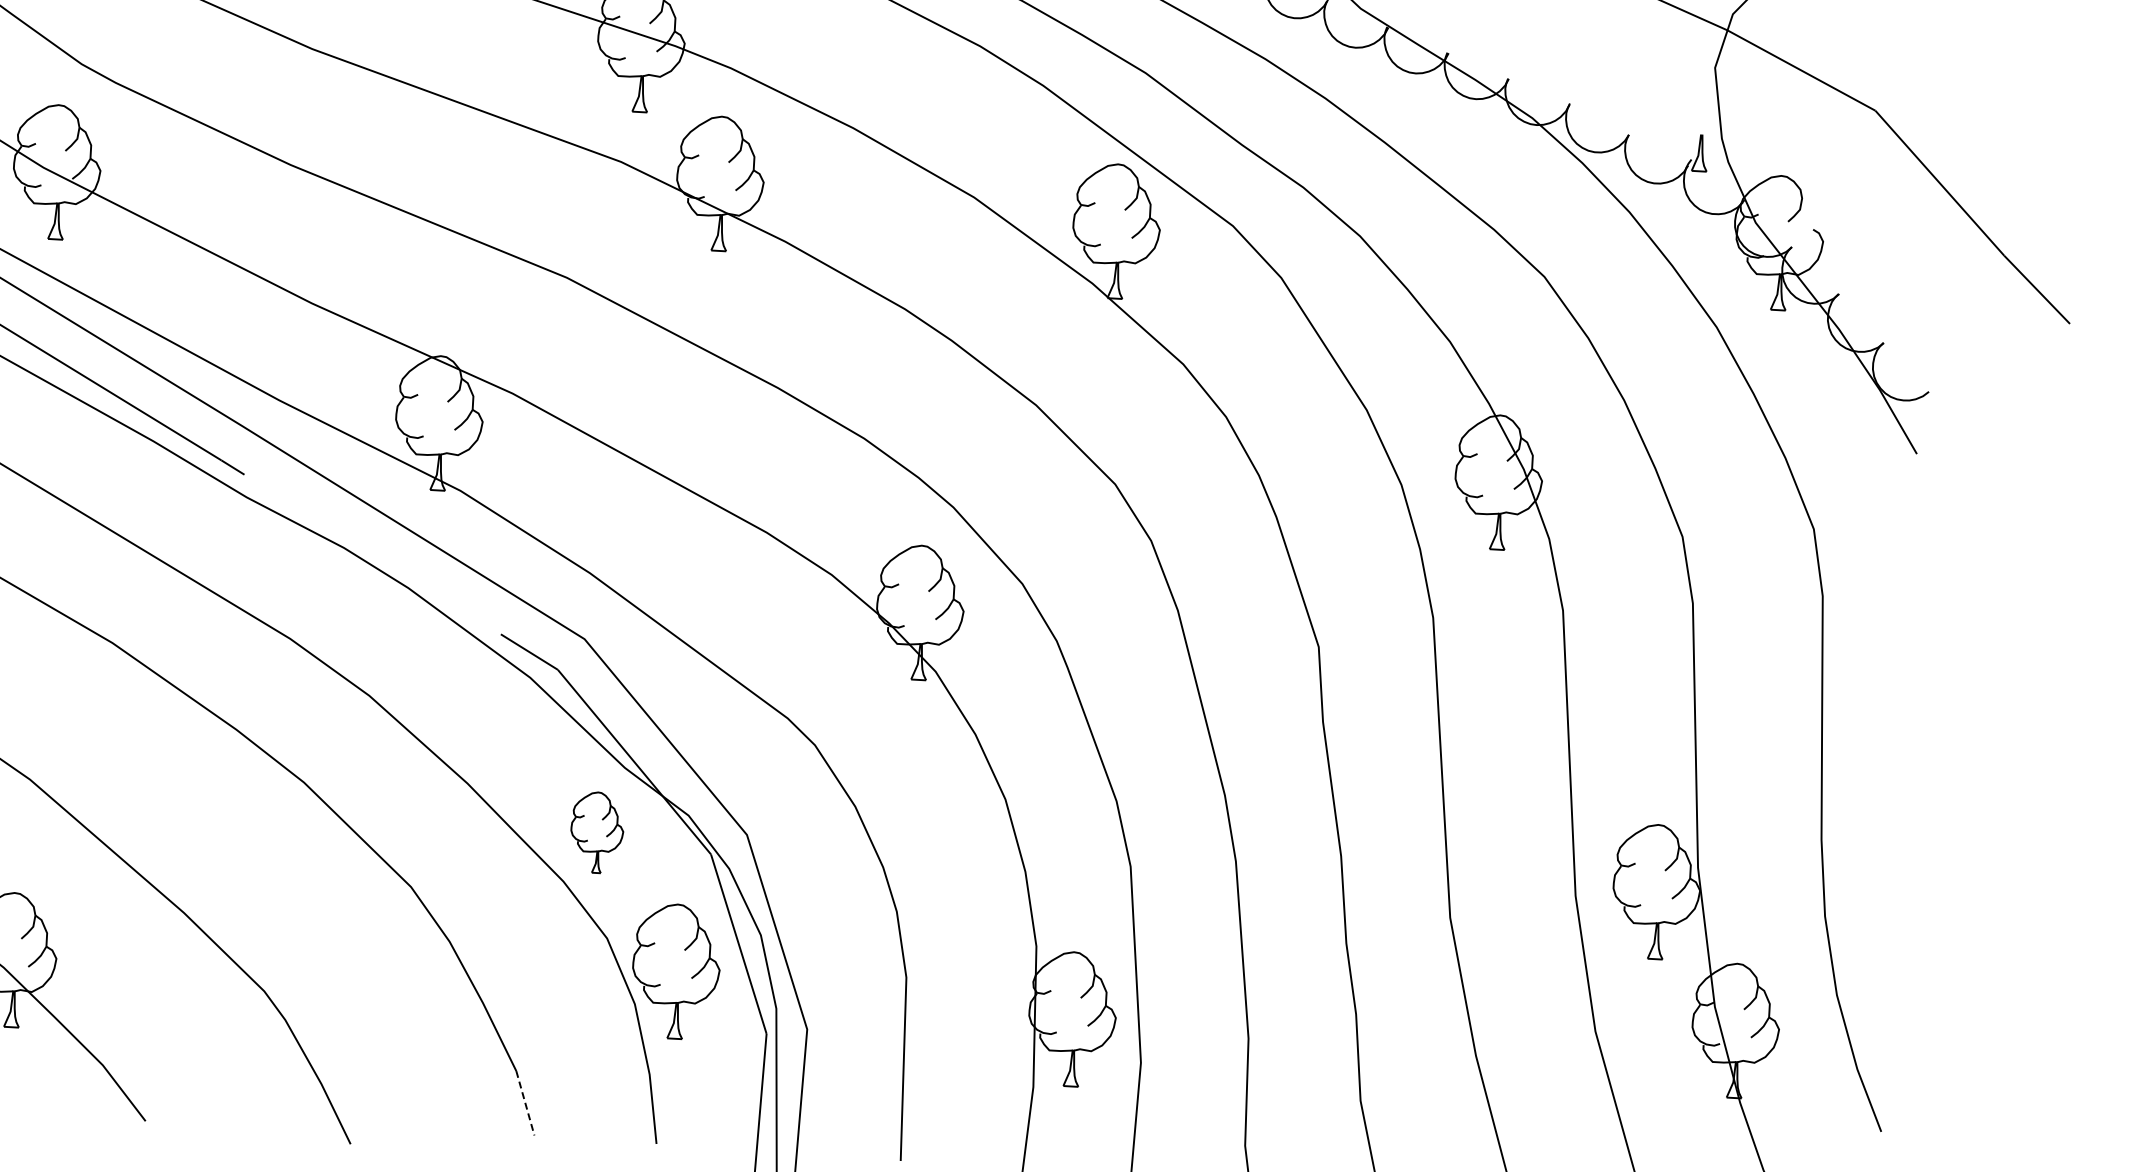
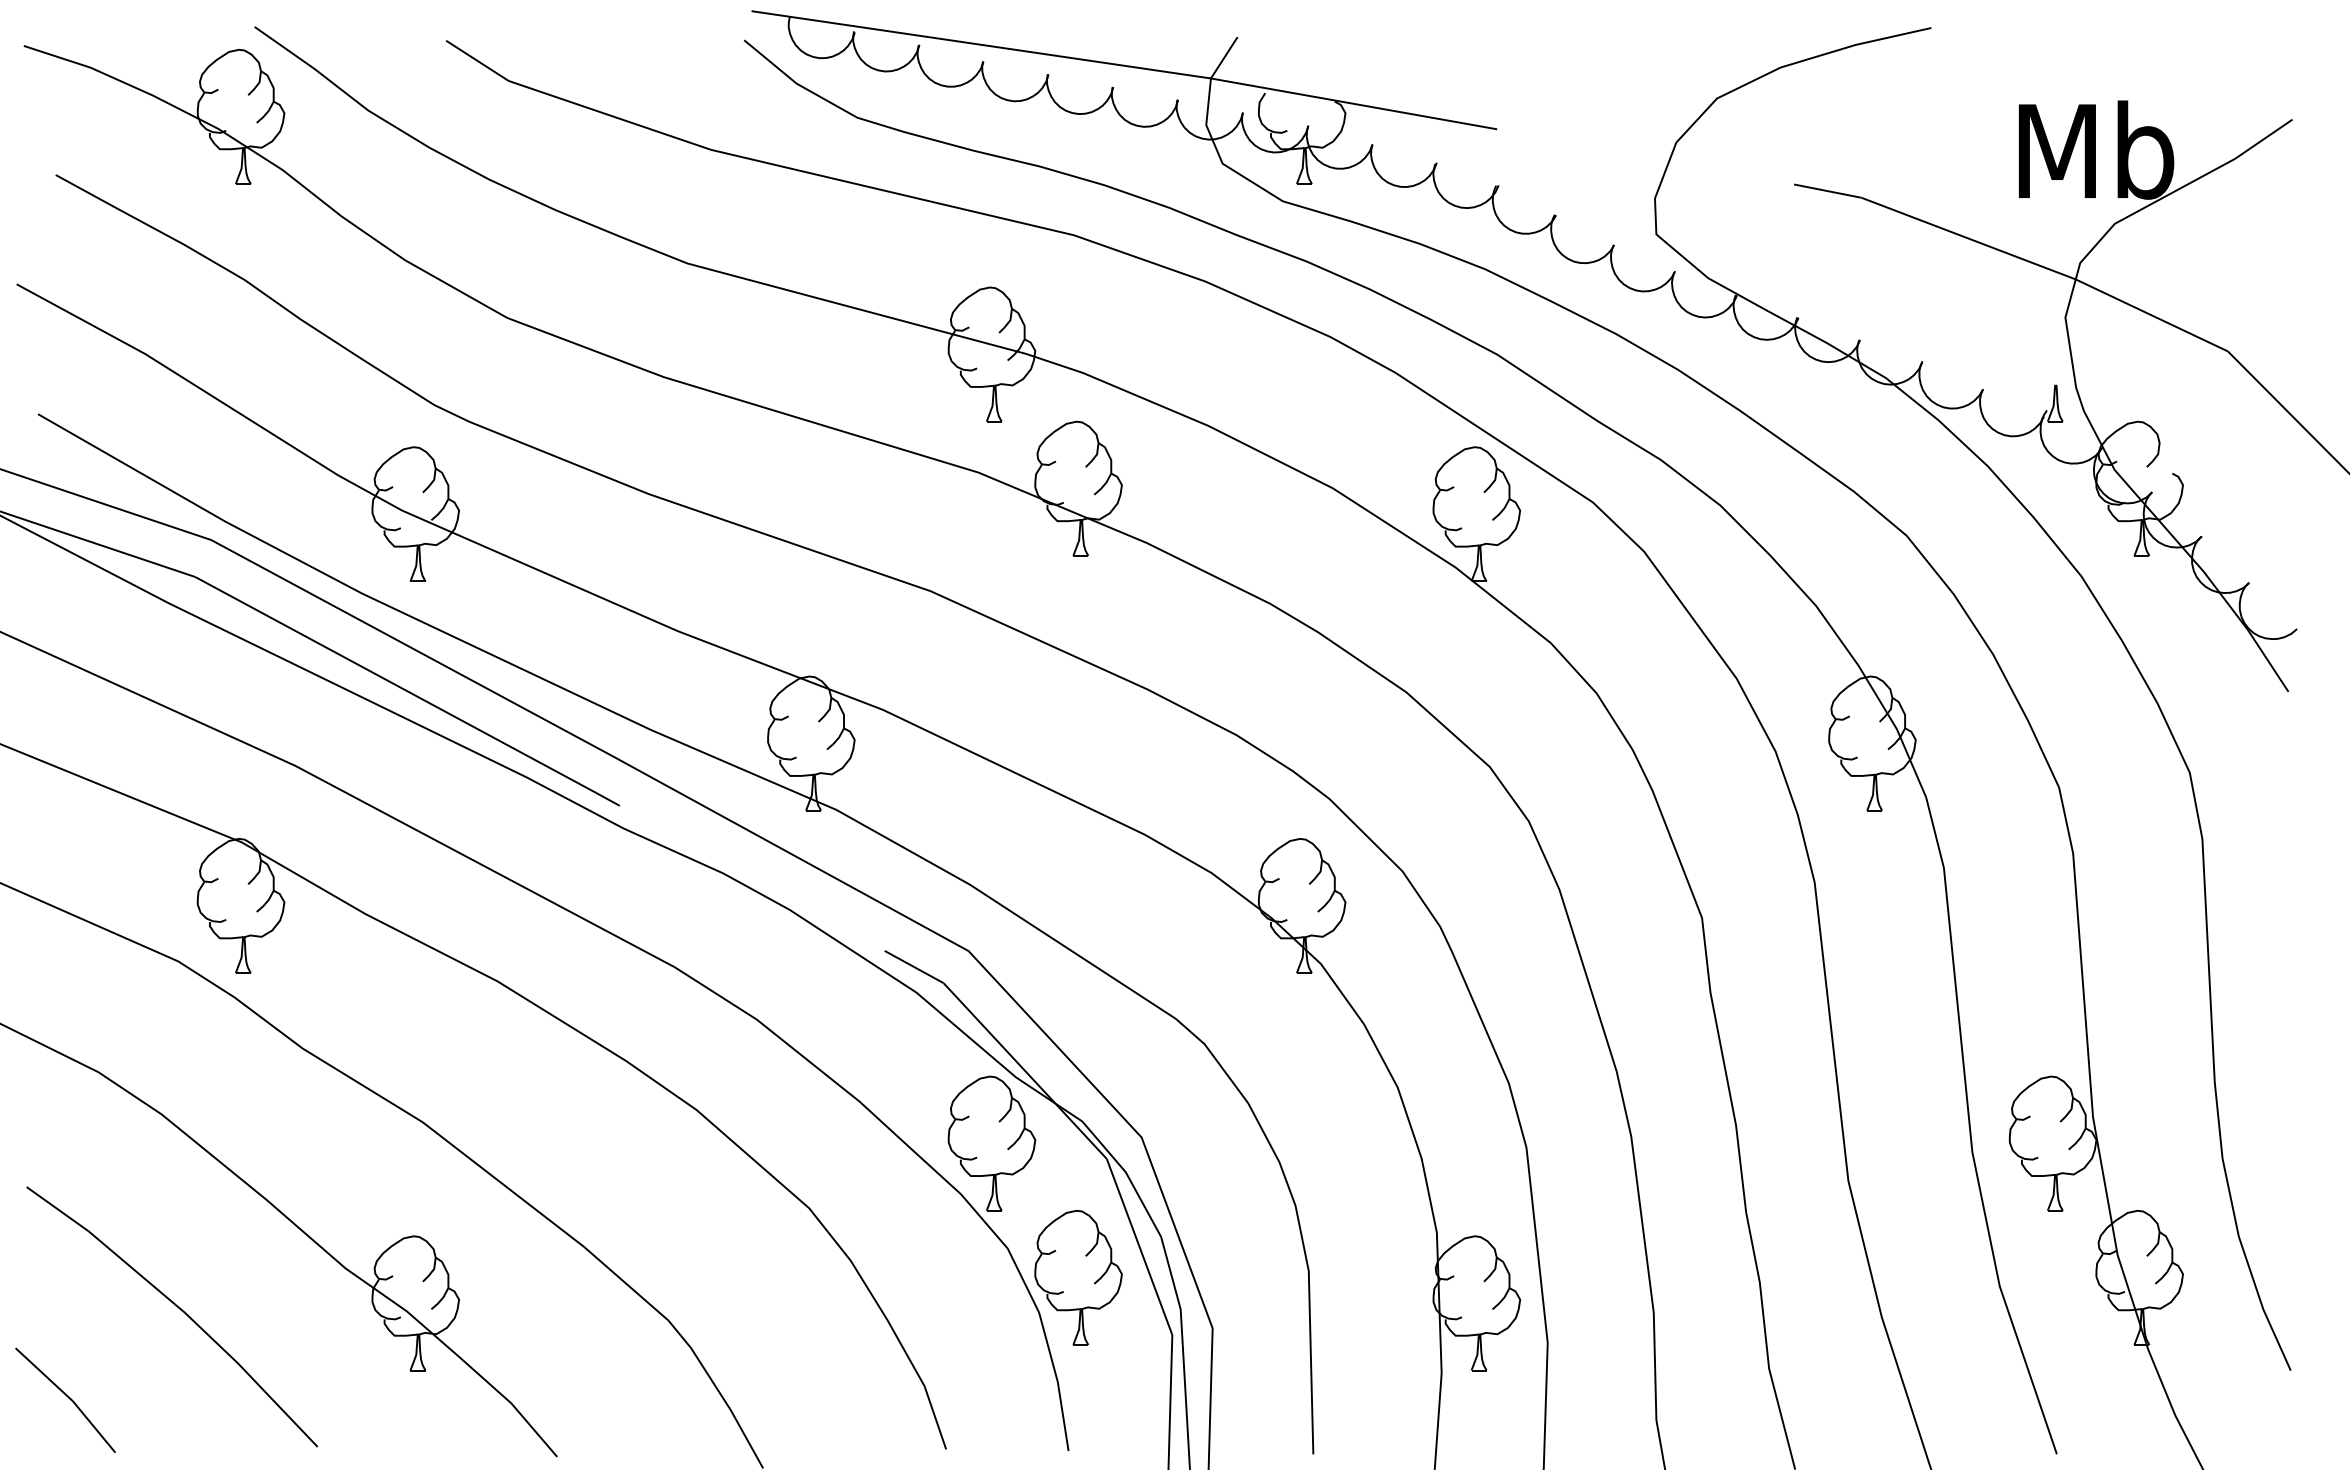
part: (596, 832) -> (991, 1143), size x1.67
line: (525, 1104) -> (935, 1418), dashed -> solid

